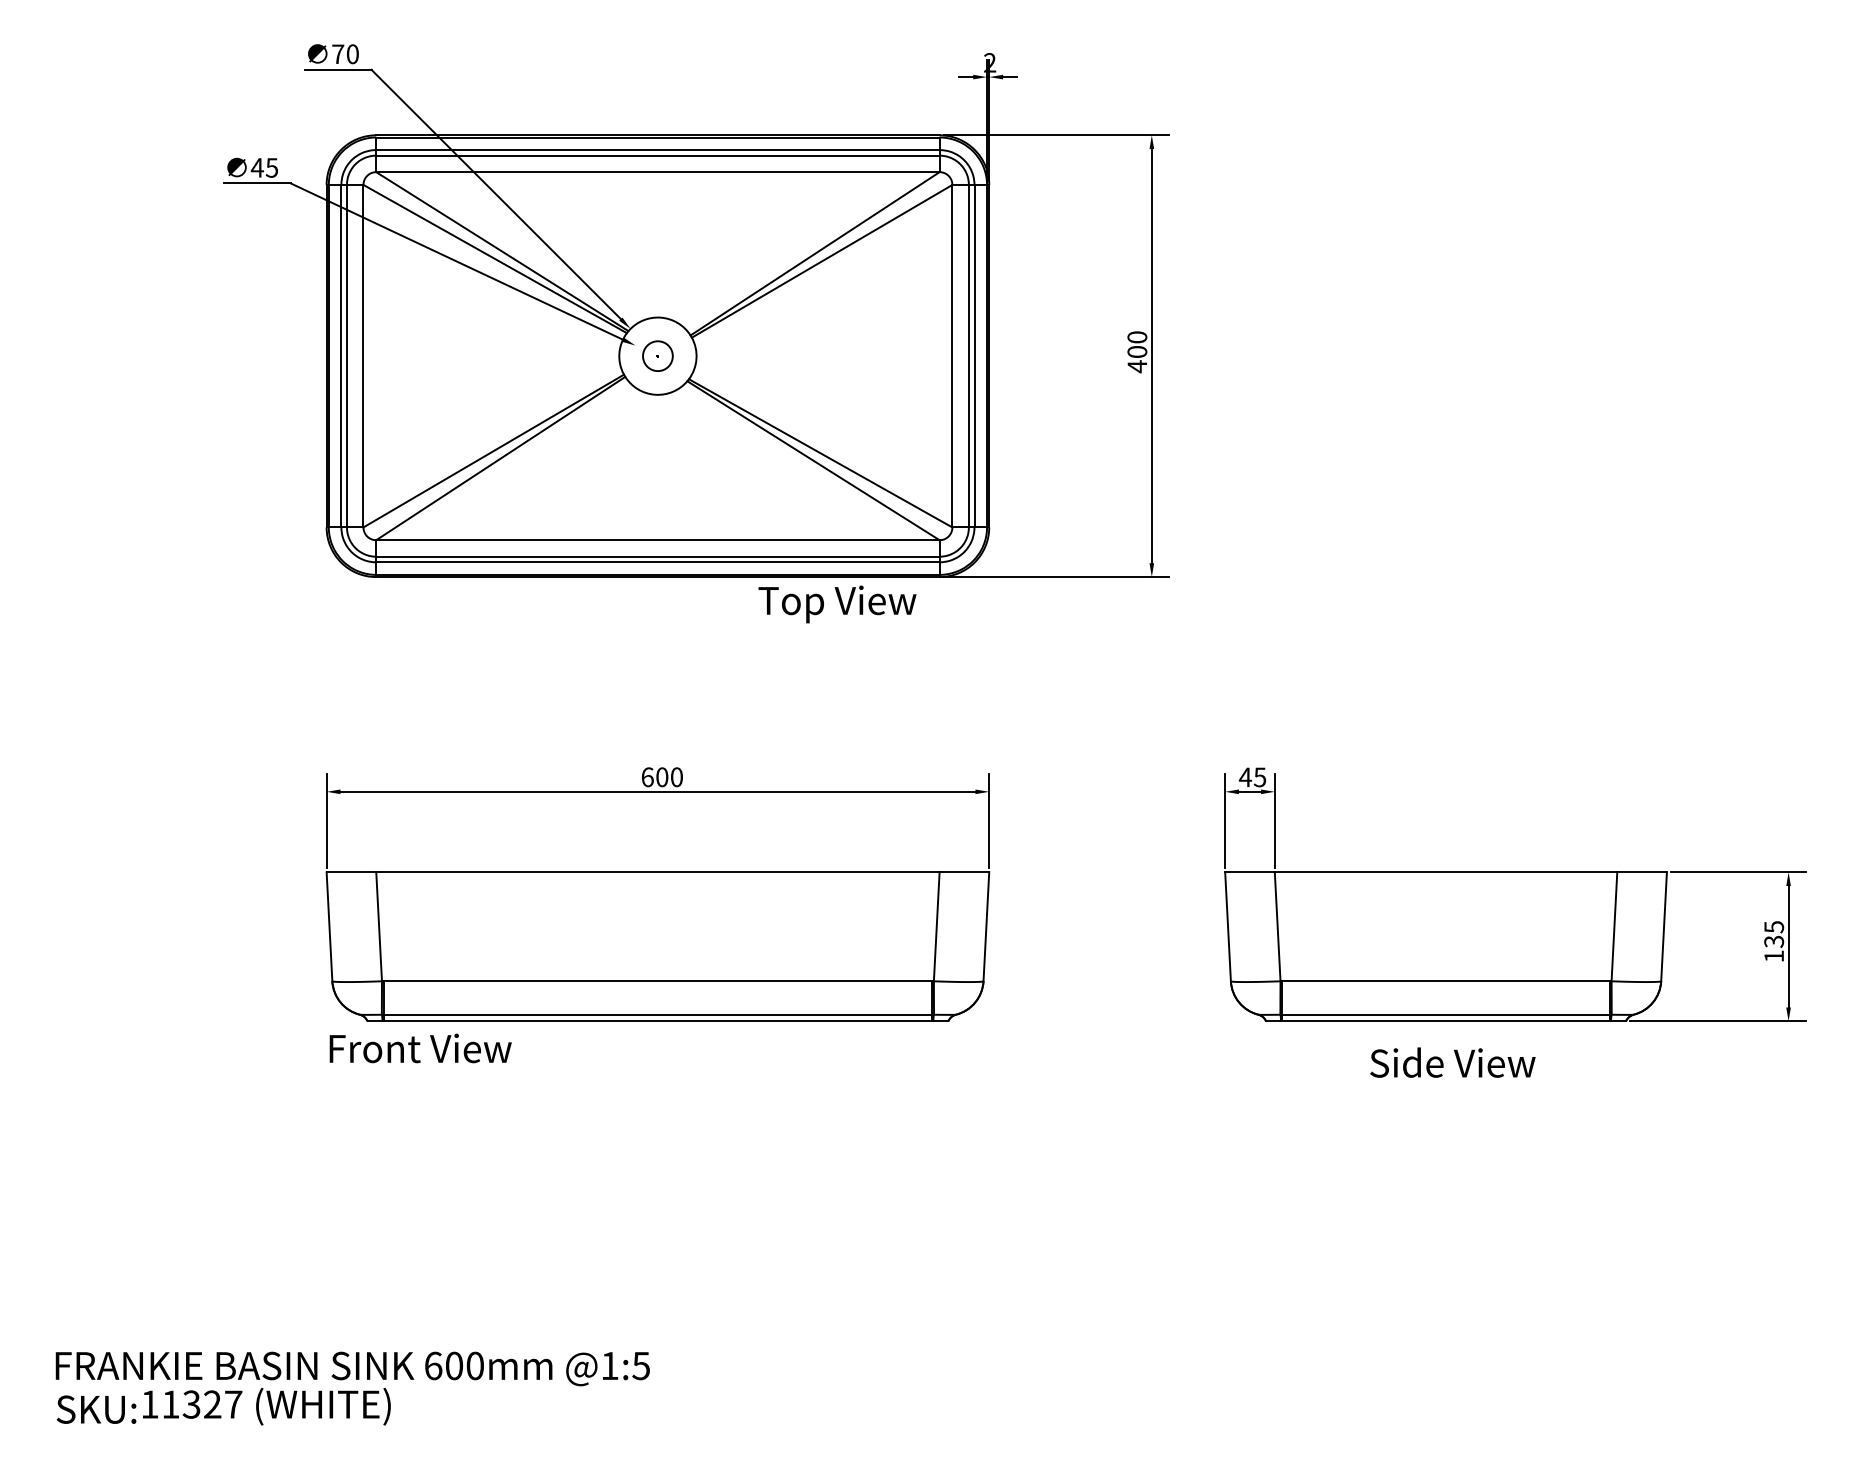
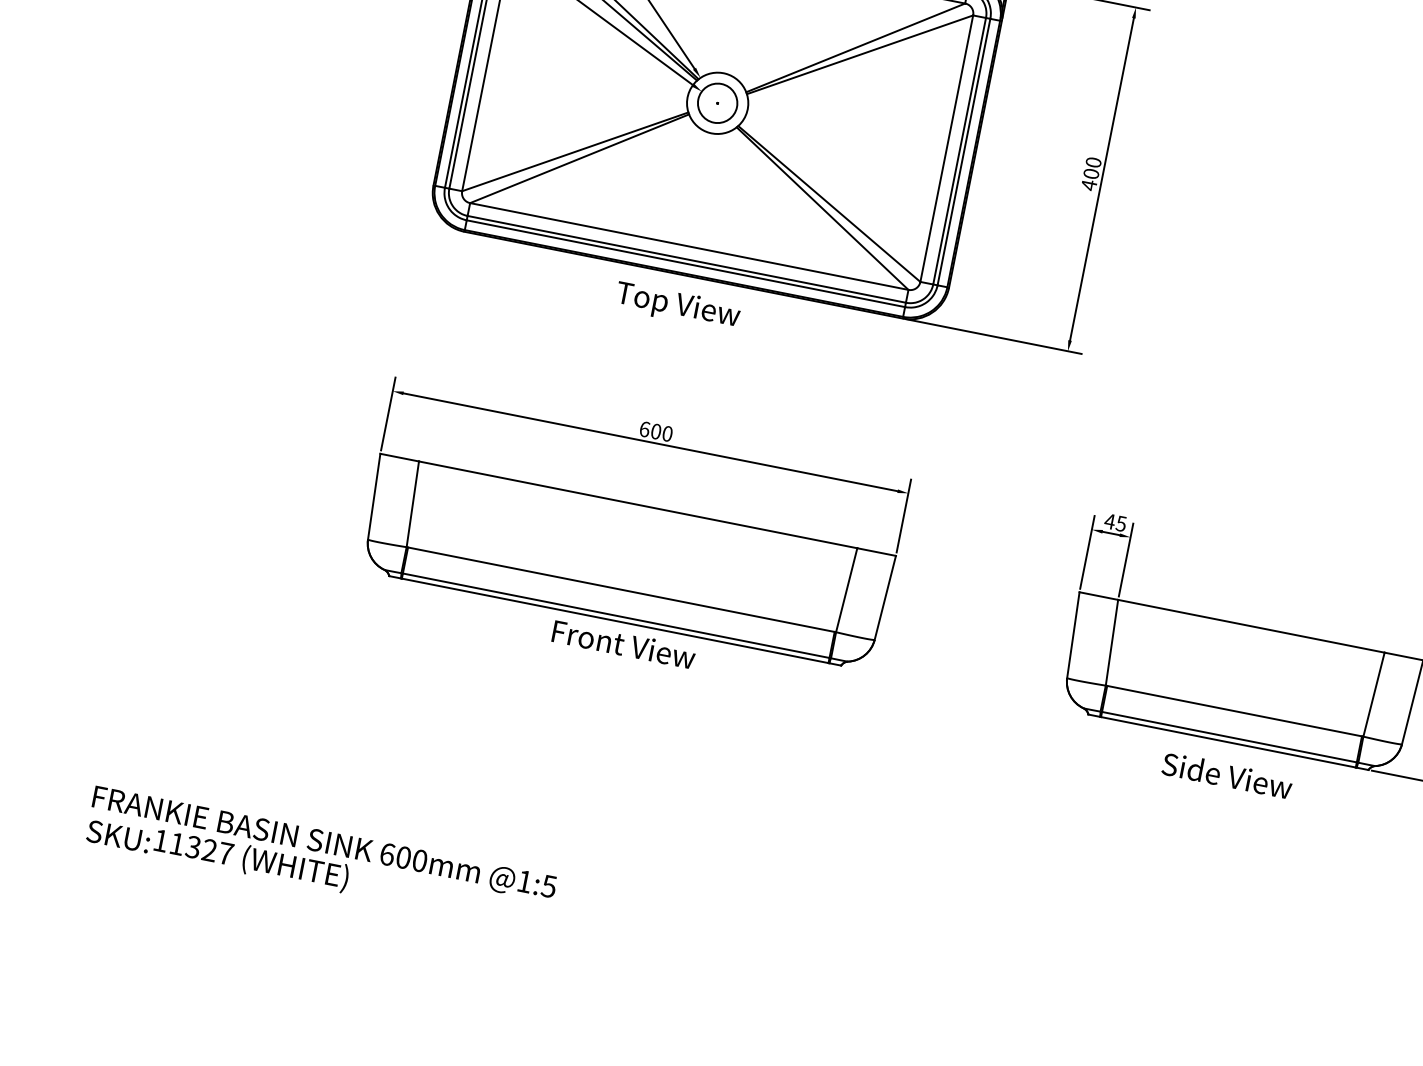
circle: (657, 356) -> (717, 103), size x1.67
text: (837, 604) -> (677, 306), moved
text: (420, 1048) -> (623, 644), moved

